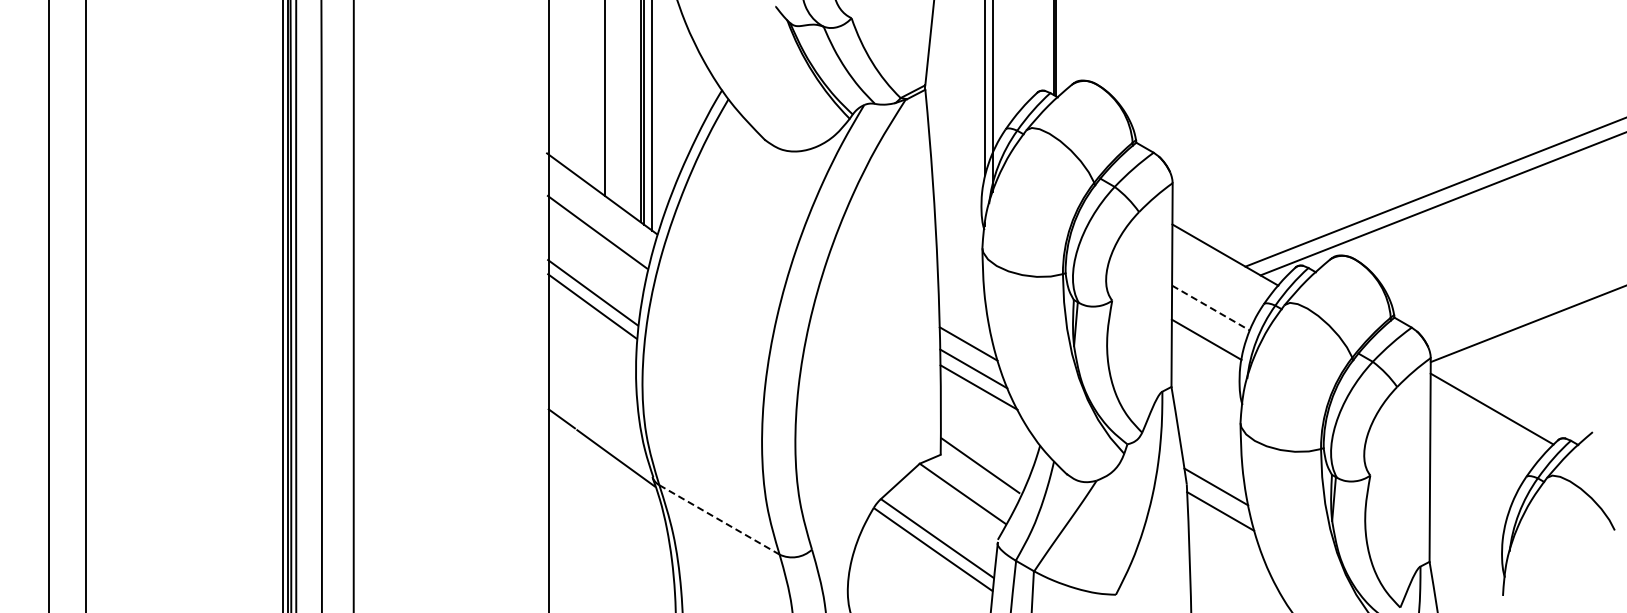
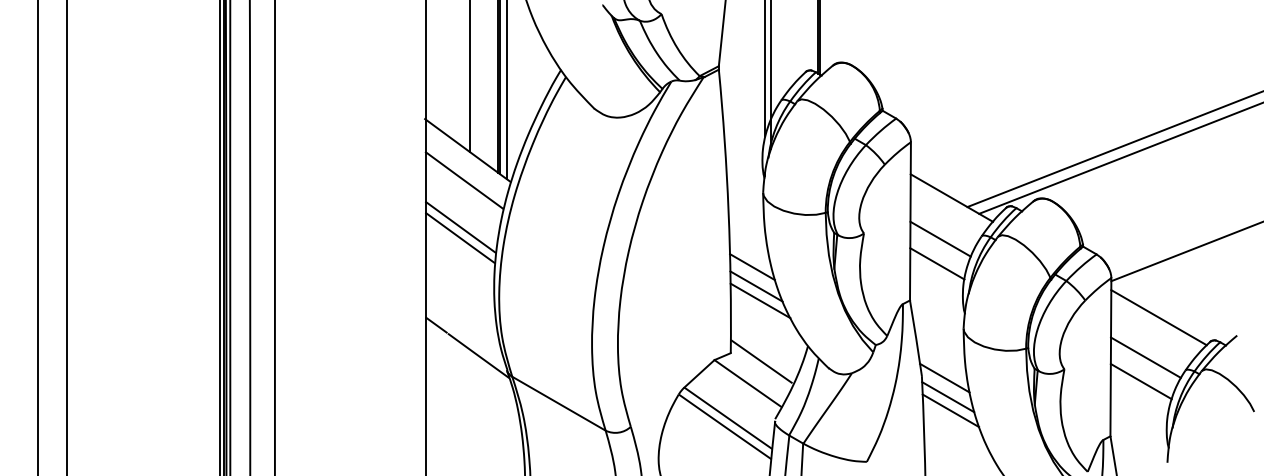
line: (1210, 308) -> (940, 239), dashed -> solid
line: (1475, 460) -> (1146, 357), added
line: (1469, 491) -> (1141, 381), added
line: (719, 520) -> (558, 404), dashed -> solid
line: (1223, 528) -> (950, 410), added

